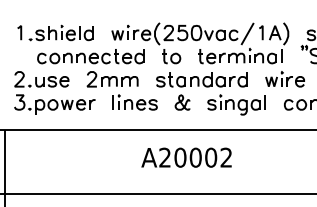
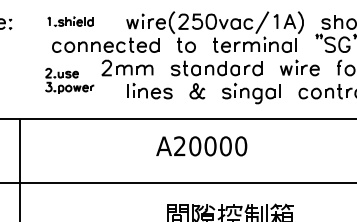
part: (55, 32) -> (70, 21), size x0.6
part: (54, 91) -> (69, 80), size x0.6
text: (226, 157) -> (241, 146), A20002 -> A20000

